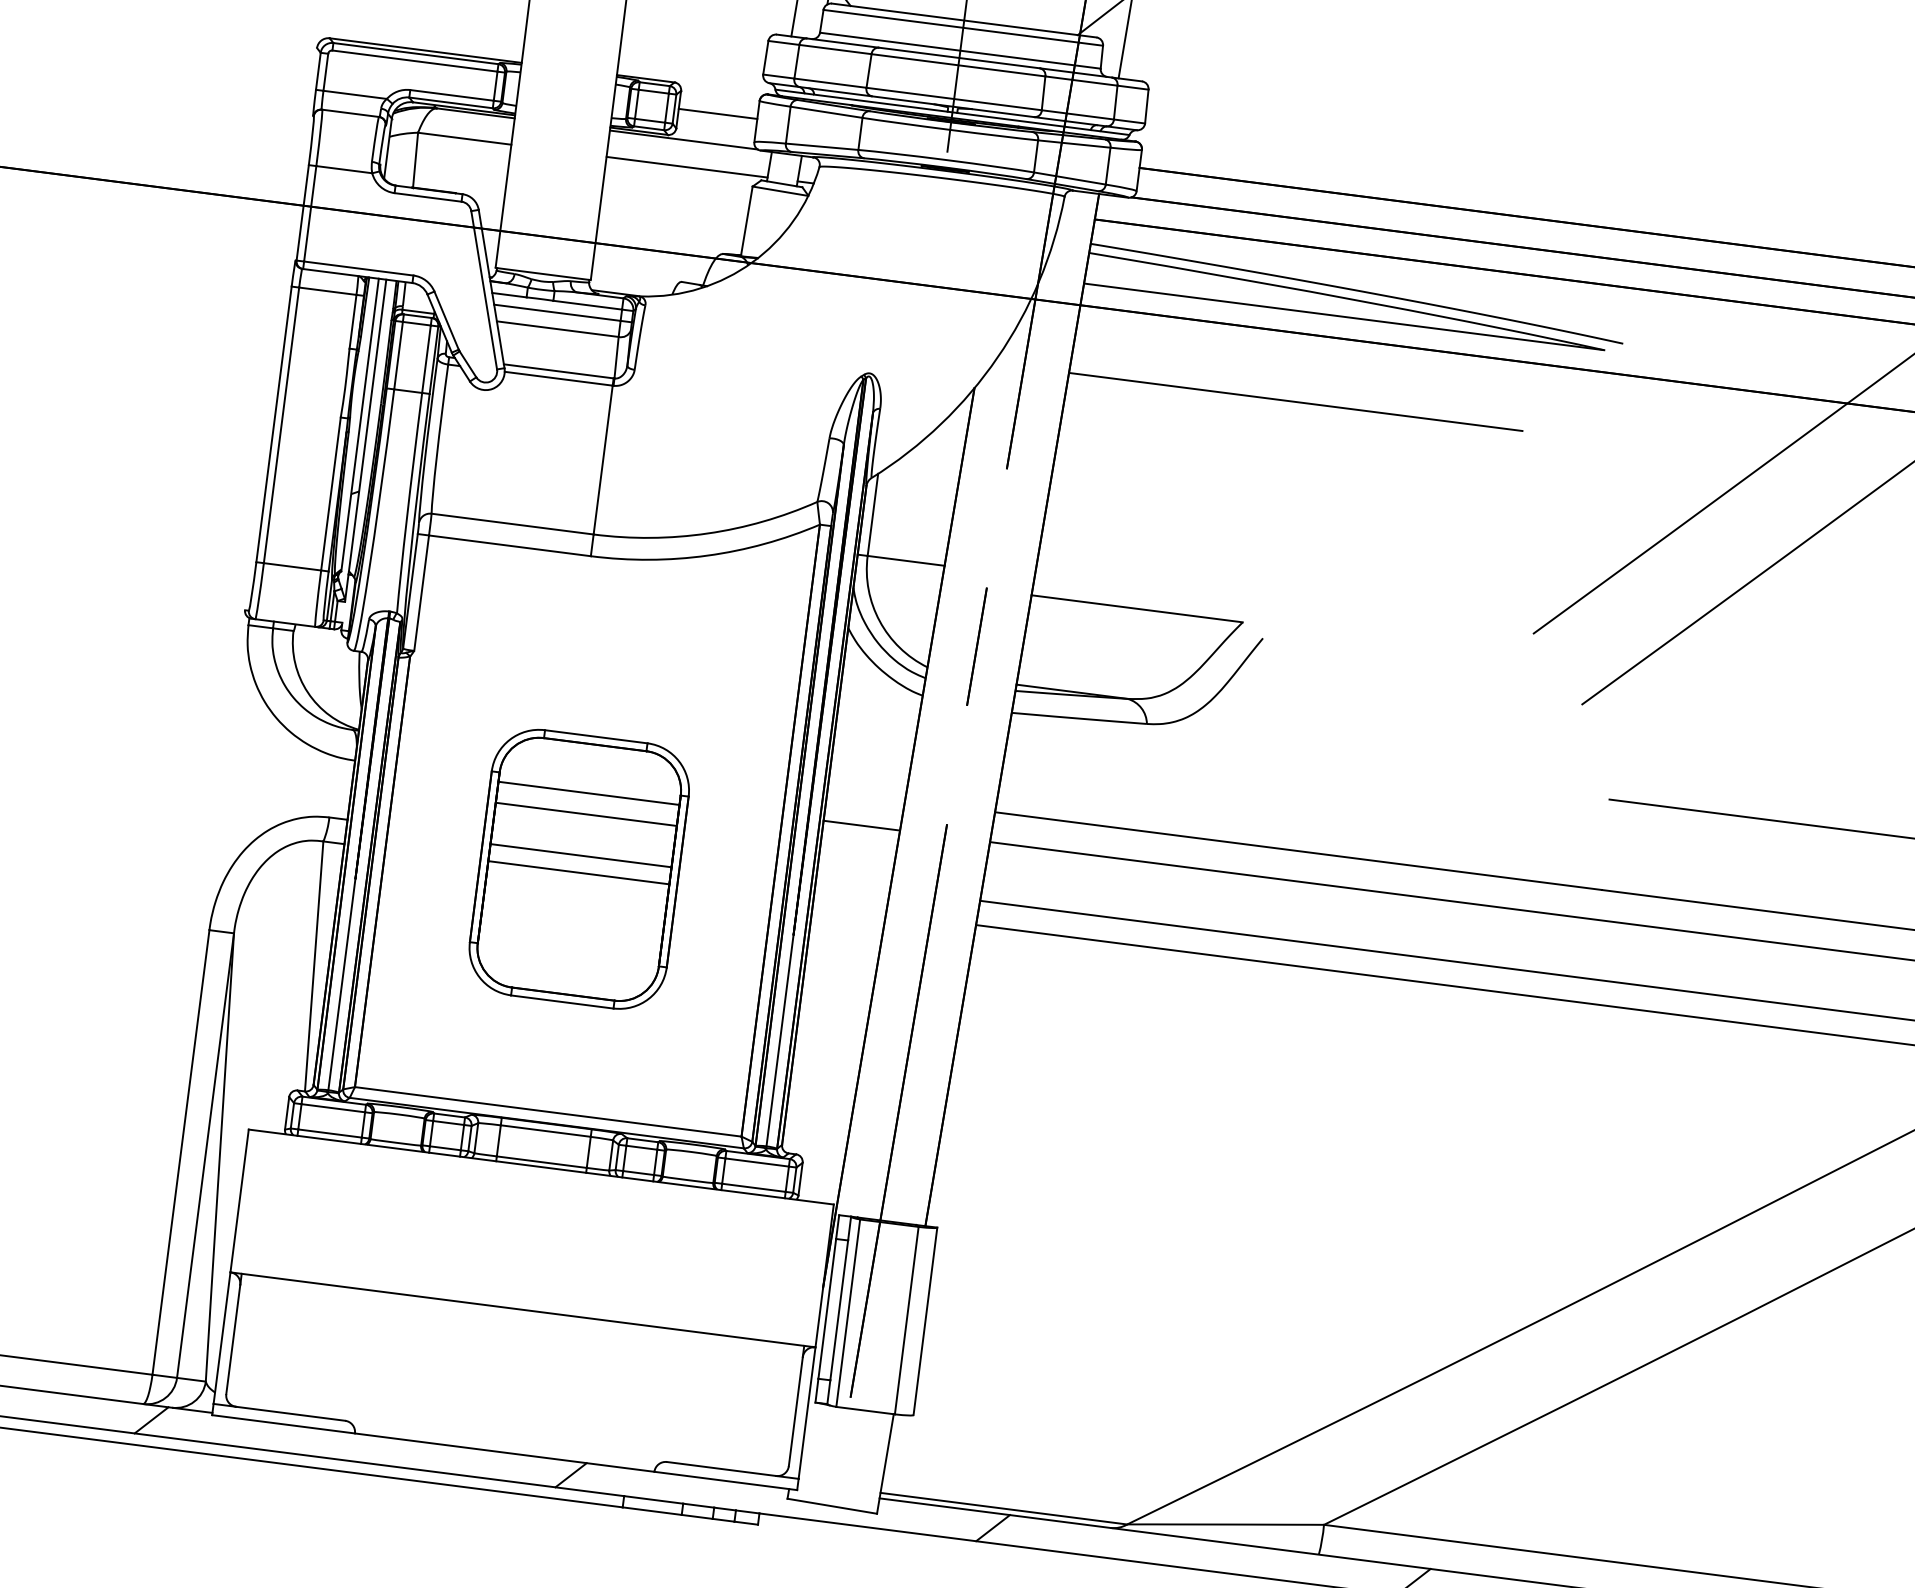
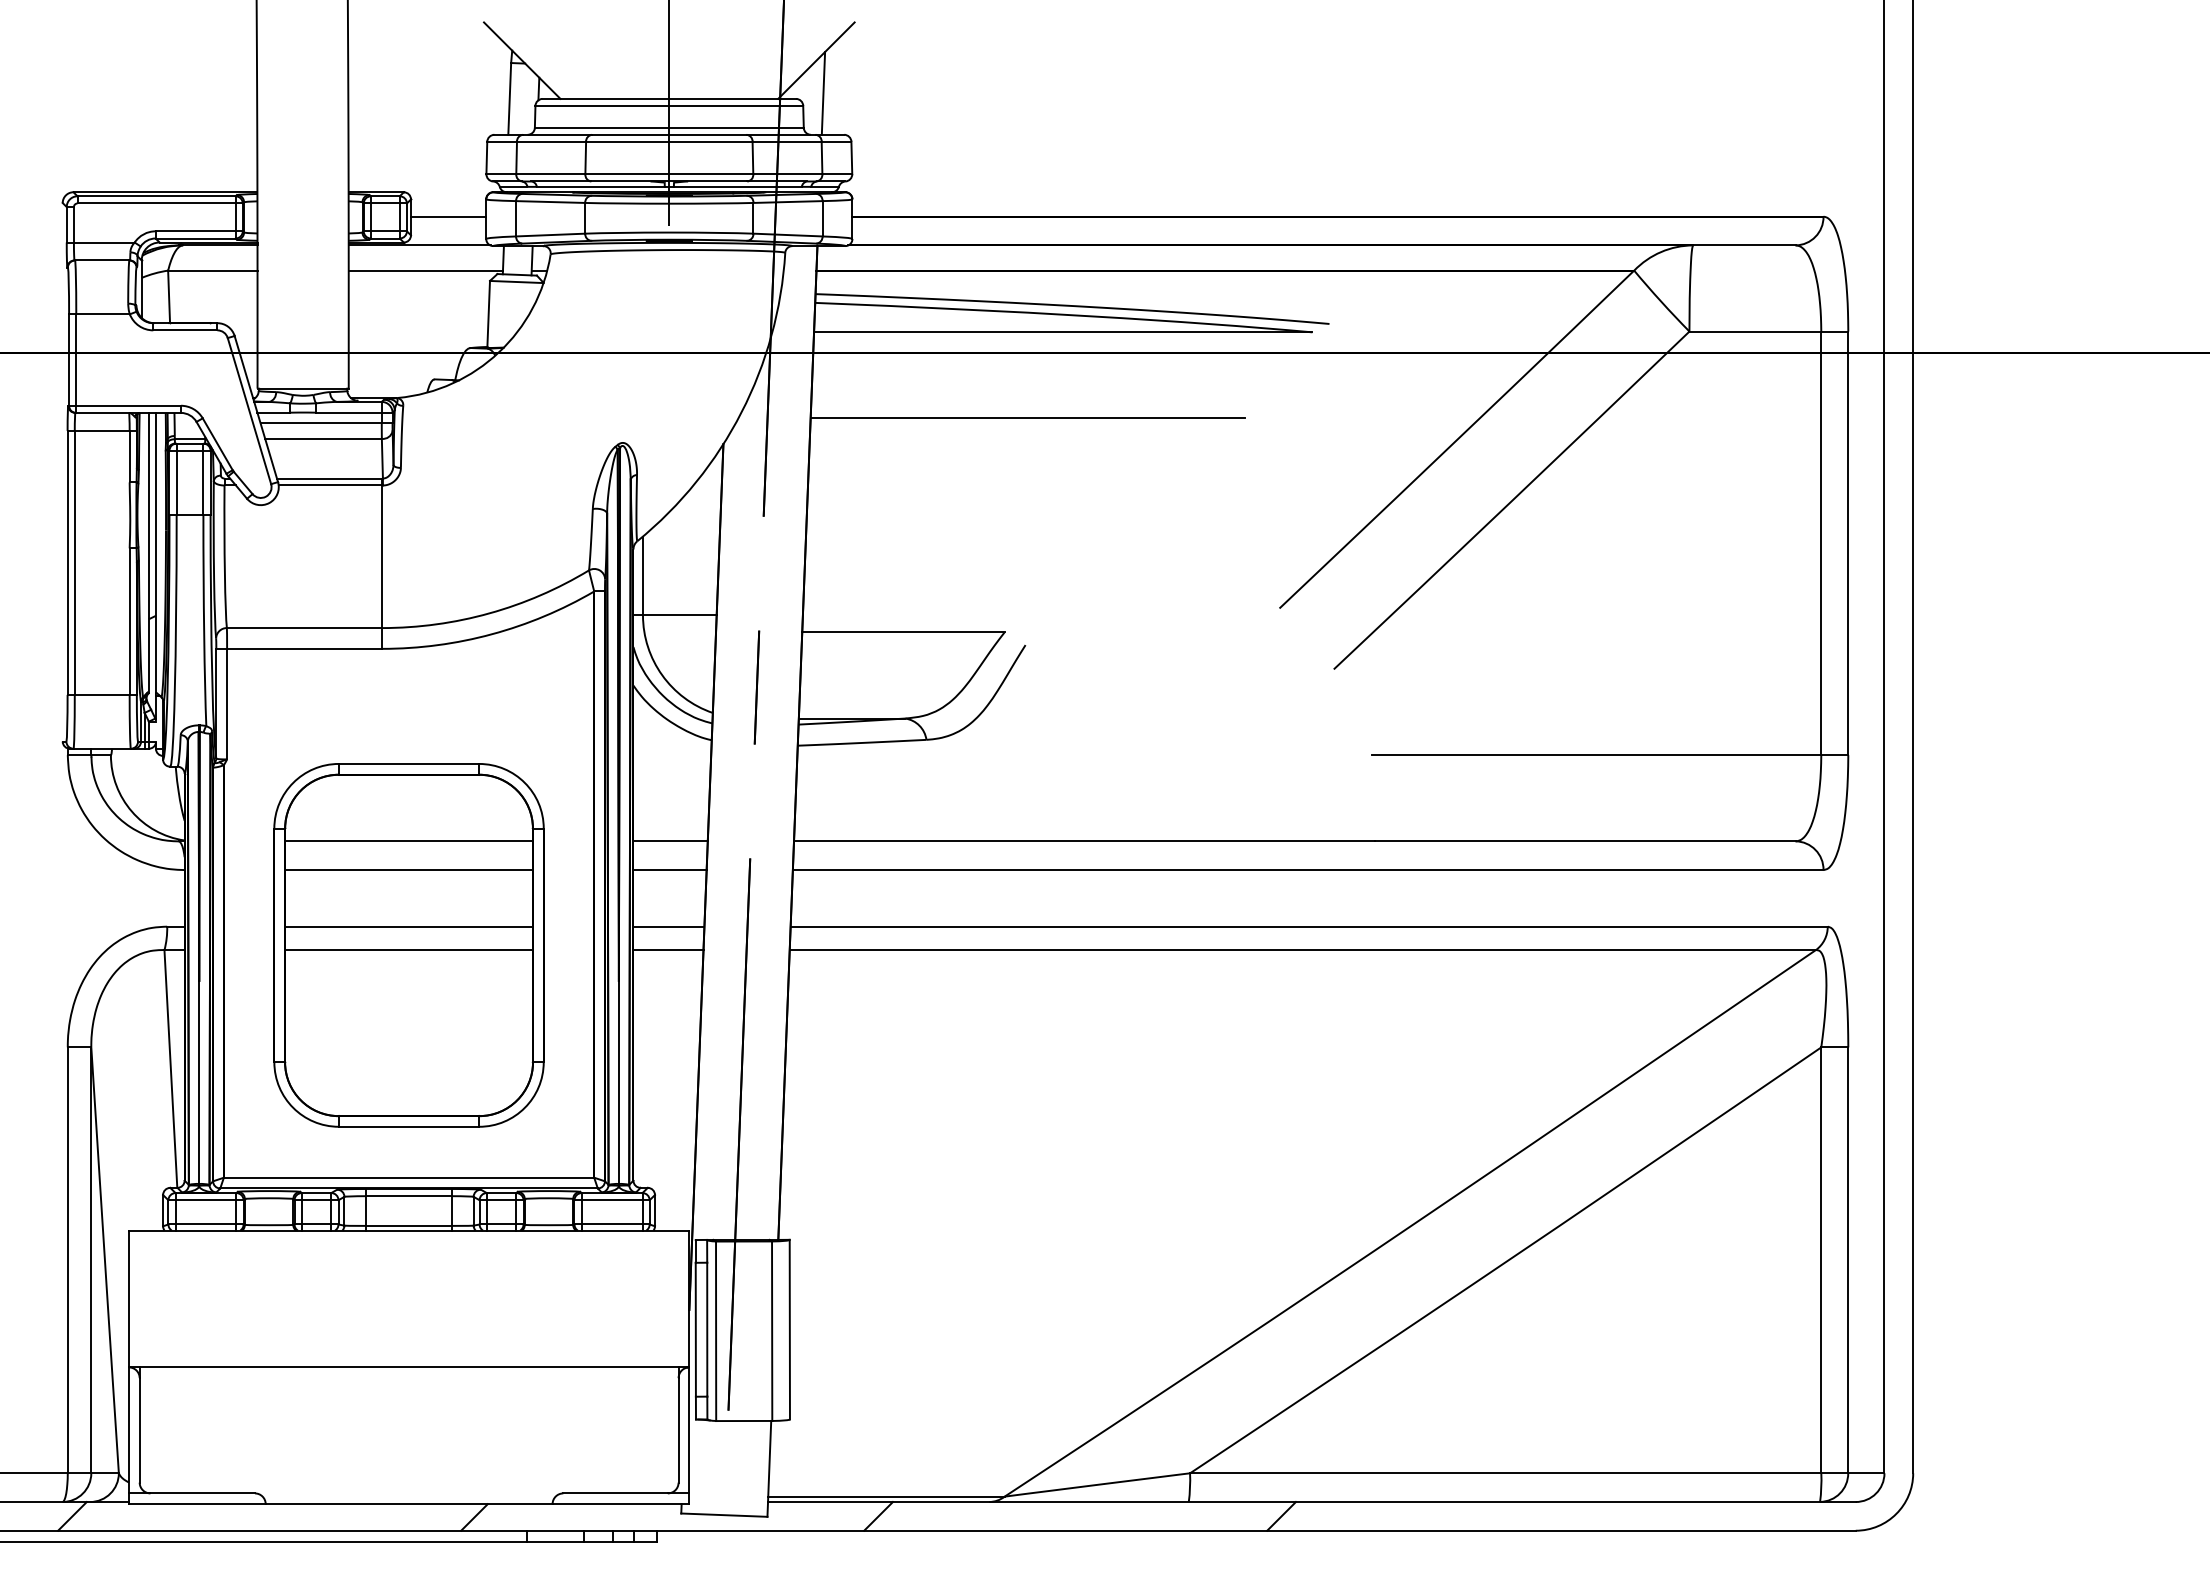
line: (866, 795) -> (670, 841), added
part: (578, 869) -> (408, 945), size x1.43
line: (852, 884) -> (668, 926), added
line: (849, 909) -> (668, 950), added

